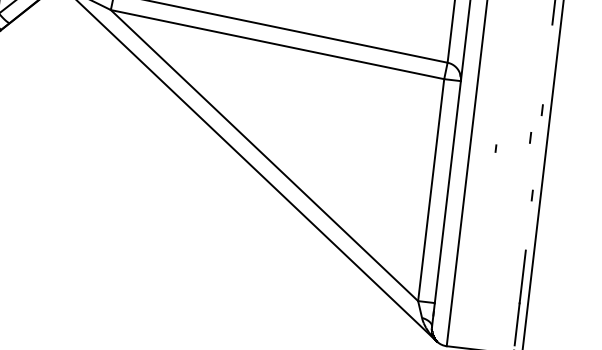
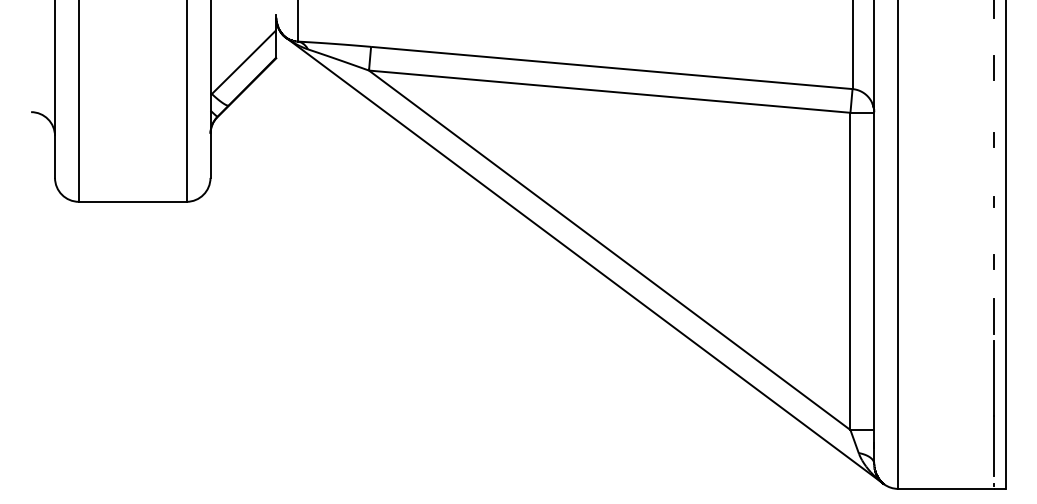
line: (548, 59) -> (993, 67), added
line: (530, 137) -> (981, 180), removed
line: (495, 148) -> (993, 201), moved
line: (527, 232) -> (993, 315), added

